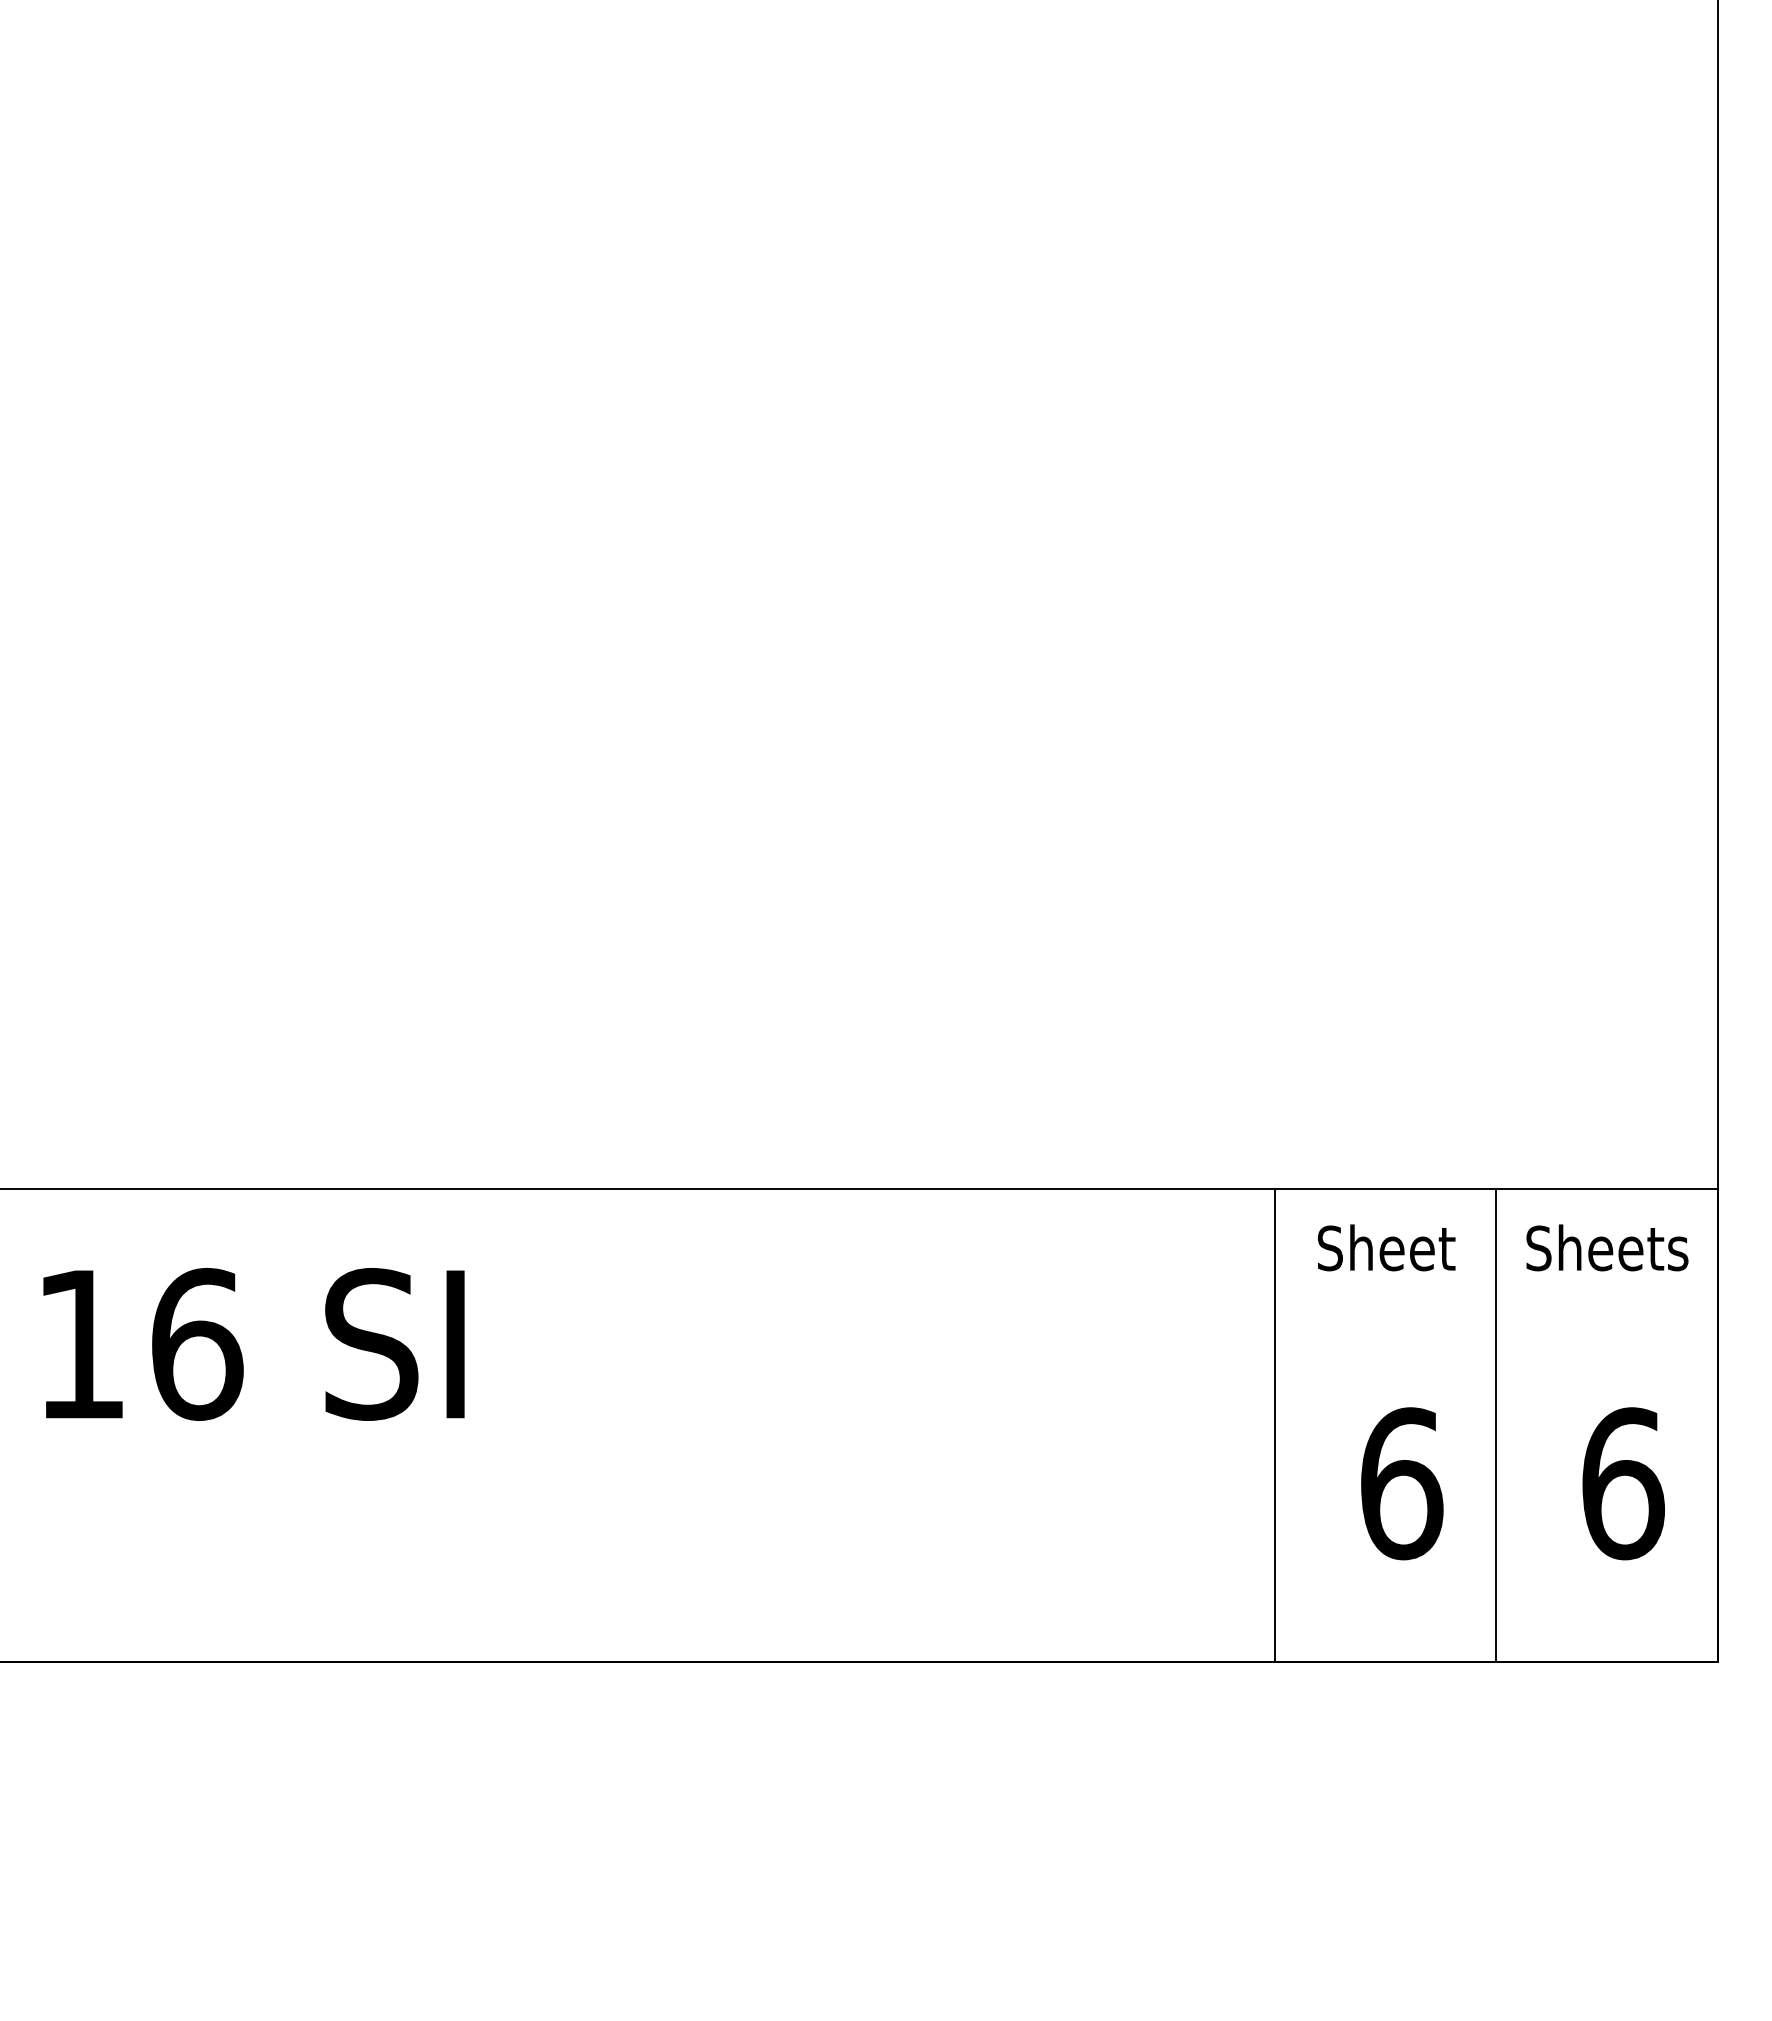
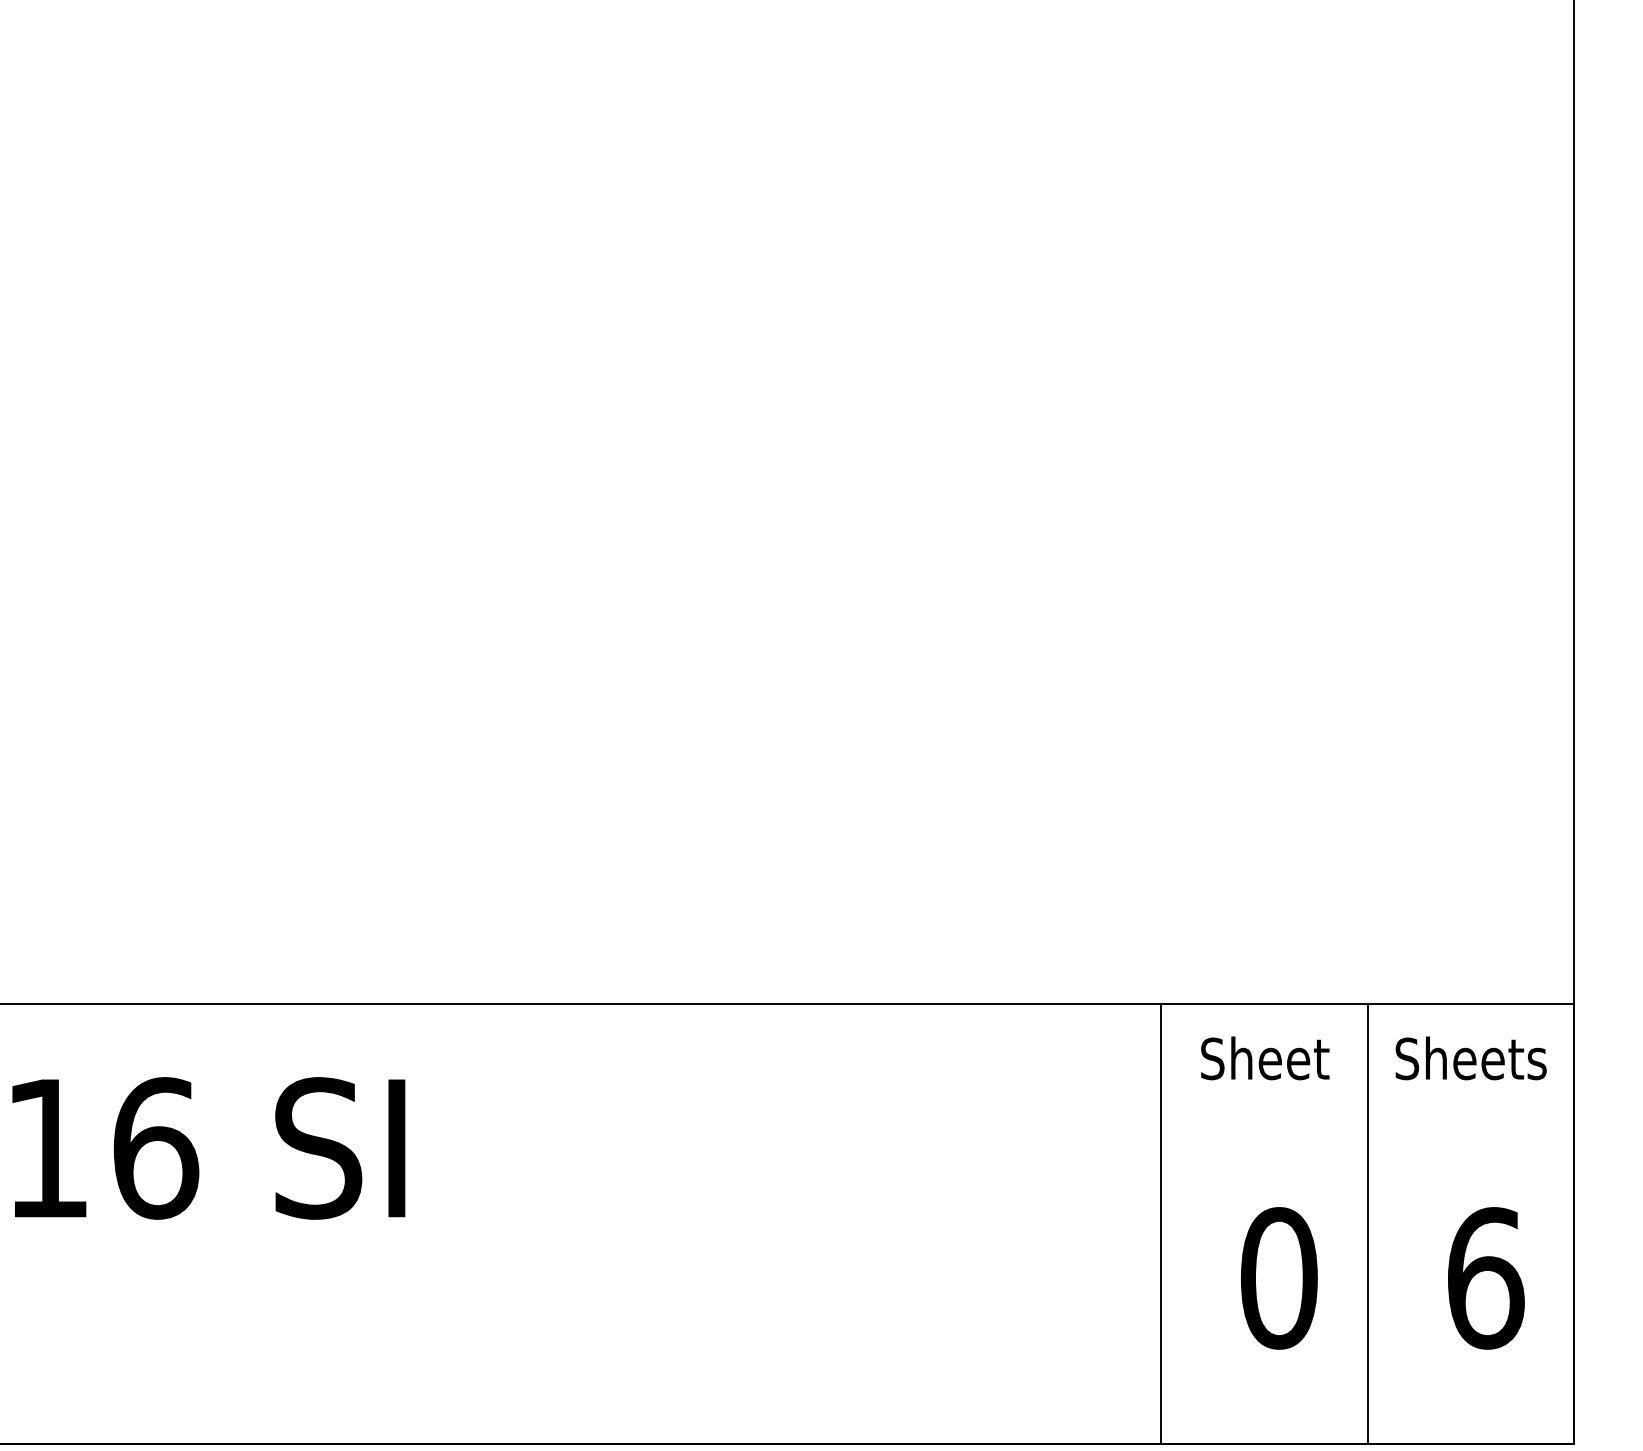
text: (1401, 1483) -> (1279, 1278), 6 -> 0

